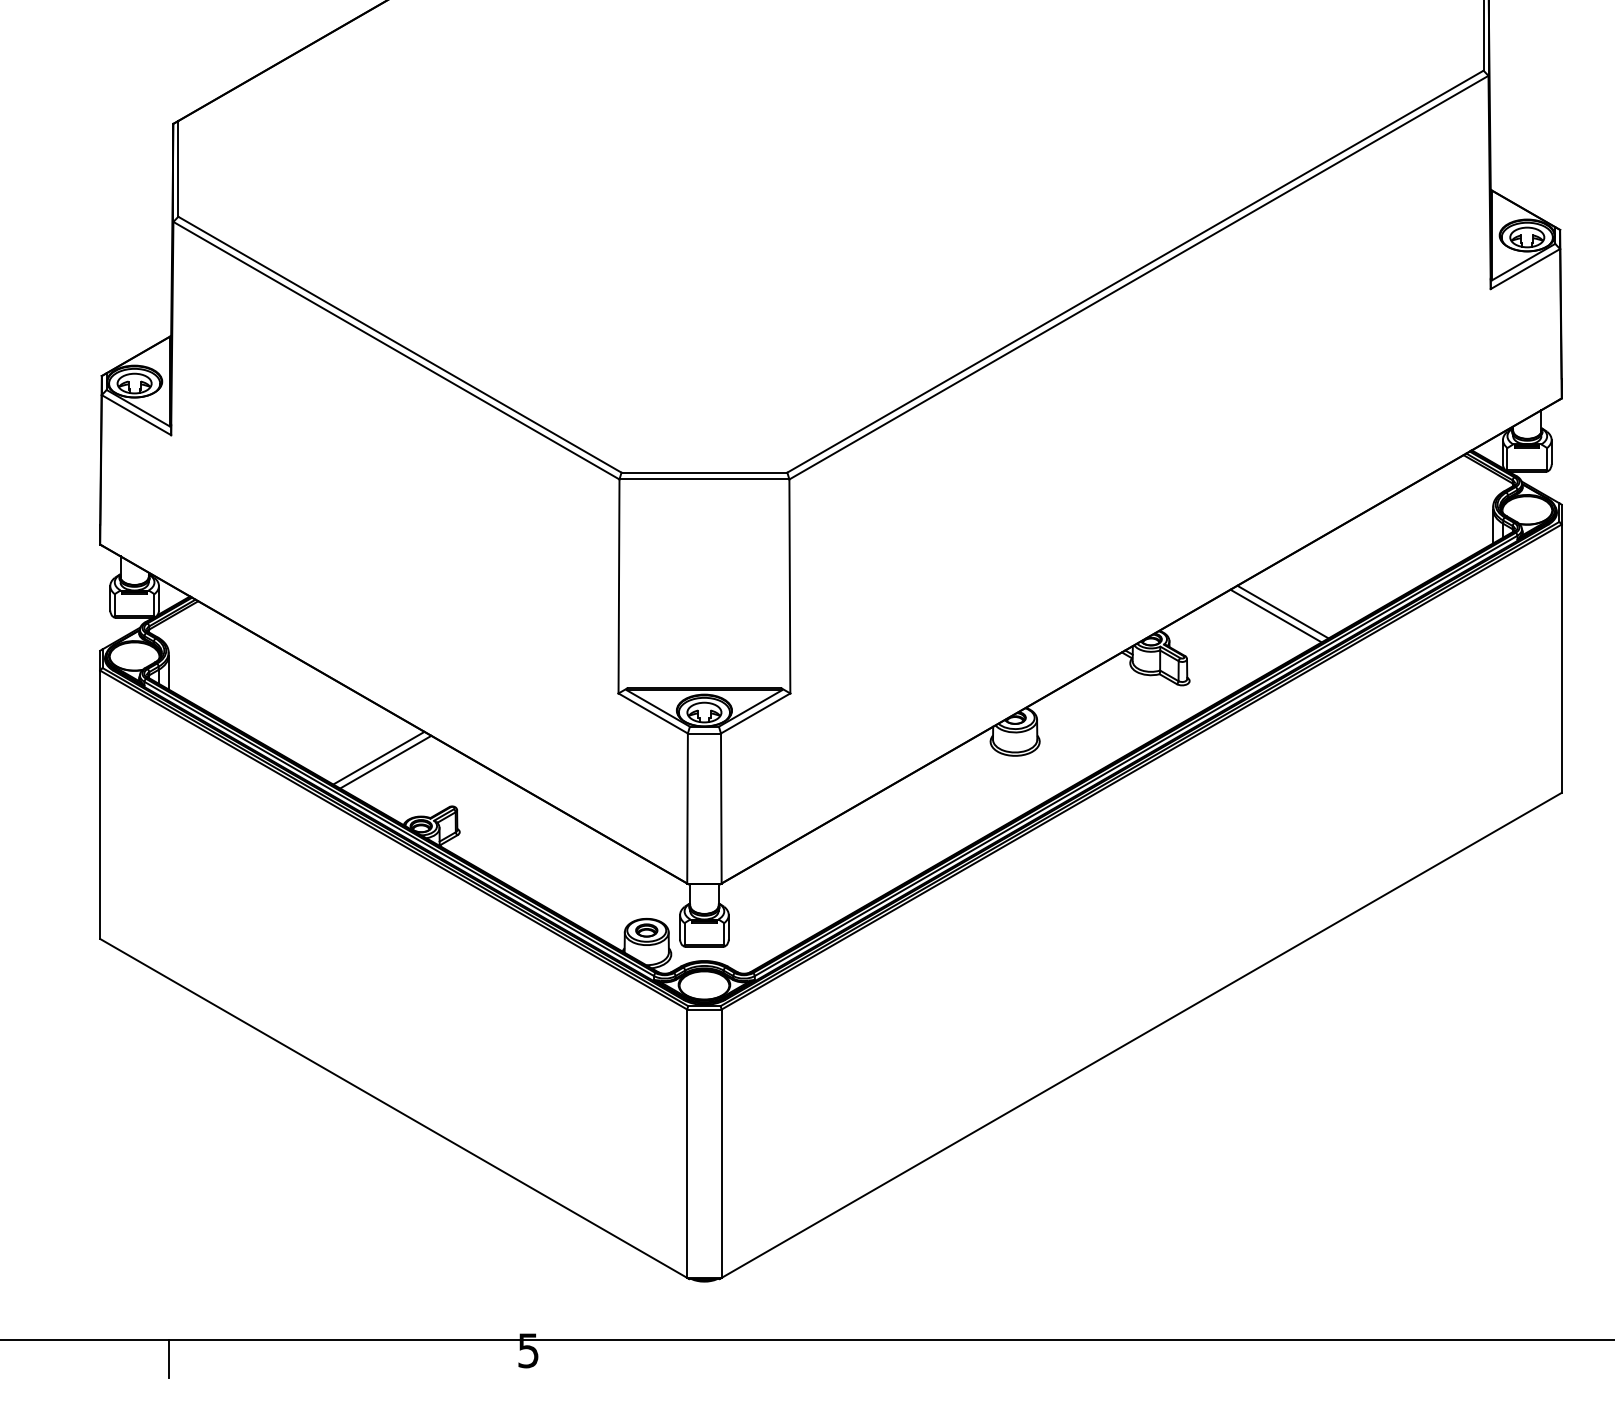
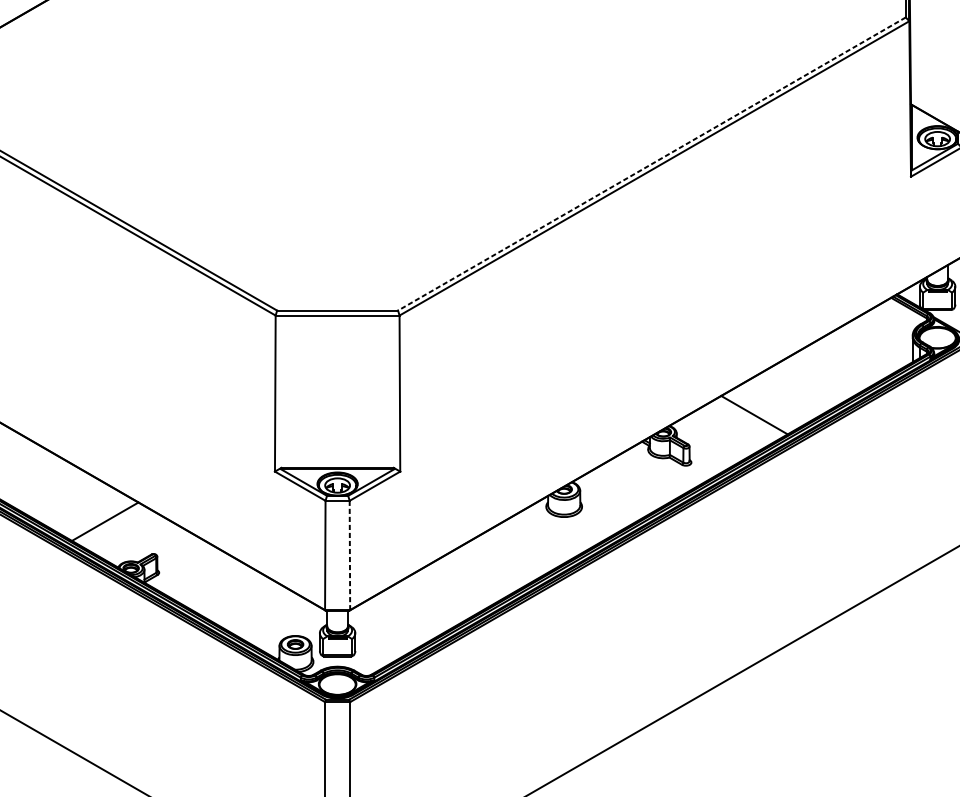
line: (1135, 271) -> (651, 163), solid -> dashed
line: (1282, 611) -> (759, 411), removed
line: (378, 757) -> (99, 518), removed
line: (721, 808) -> (350, 555), solid -> dashed

